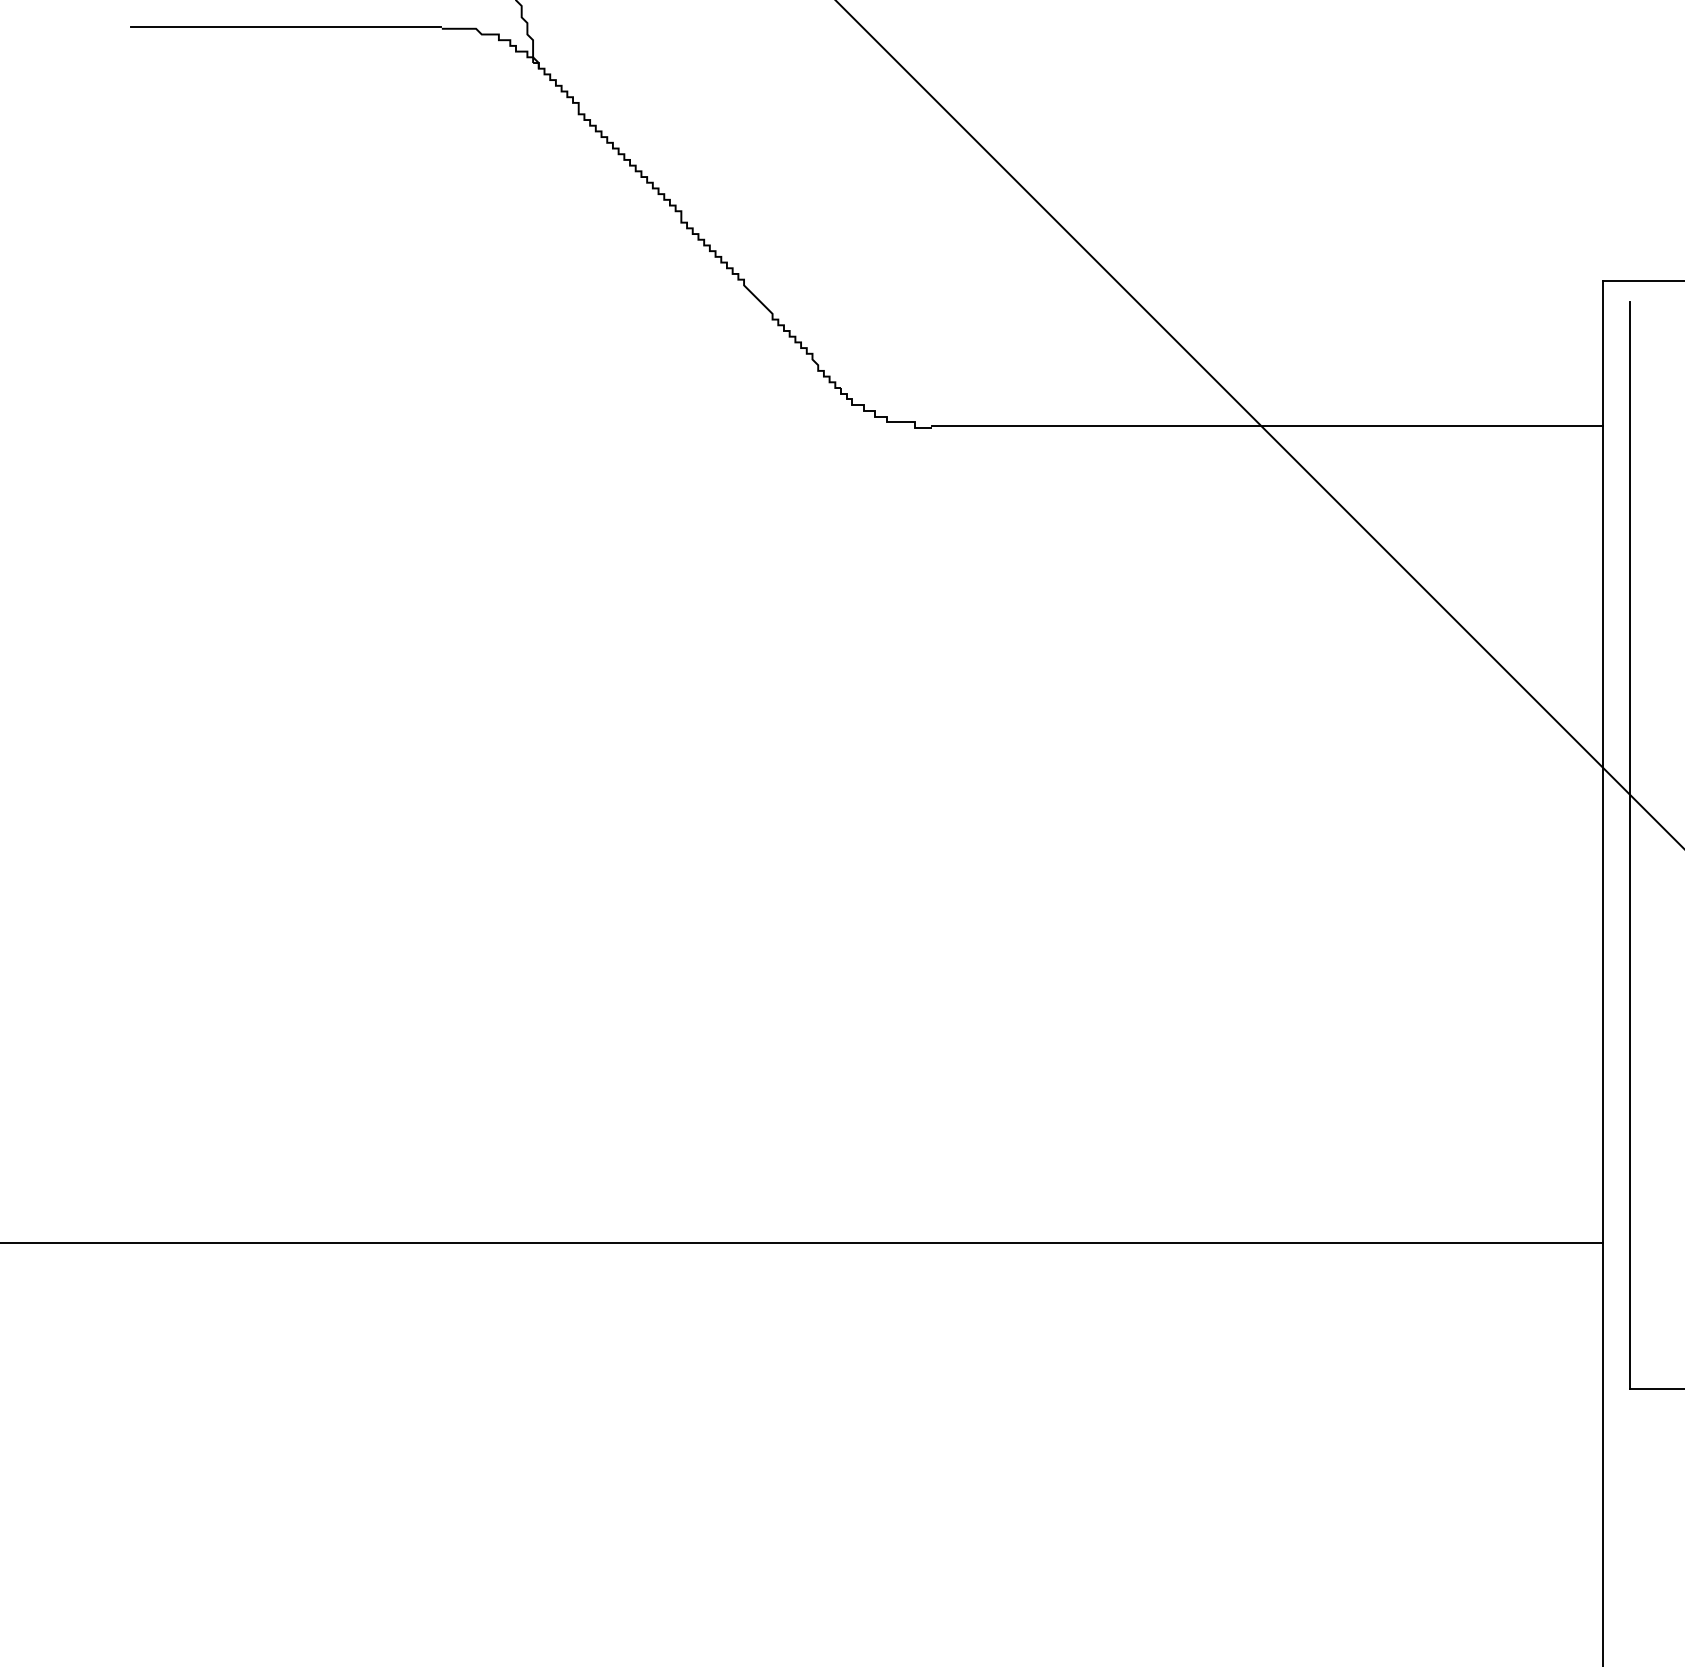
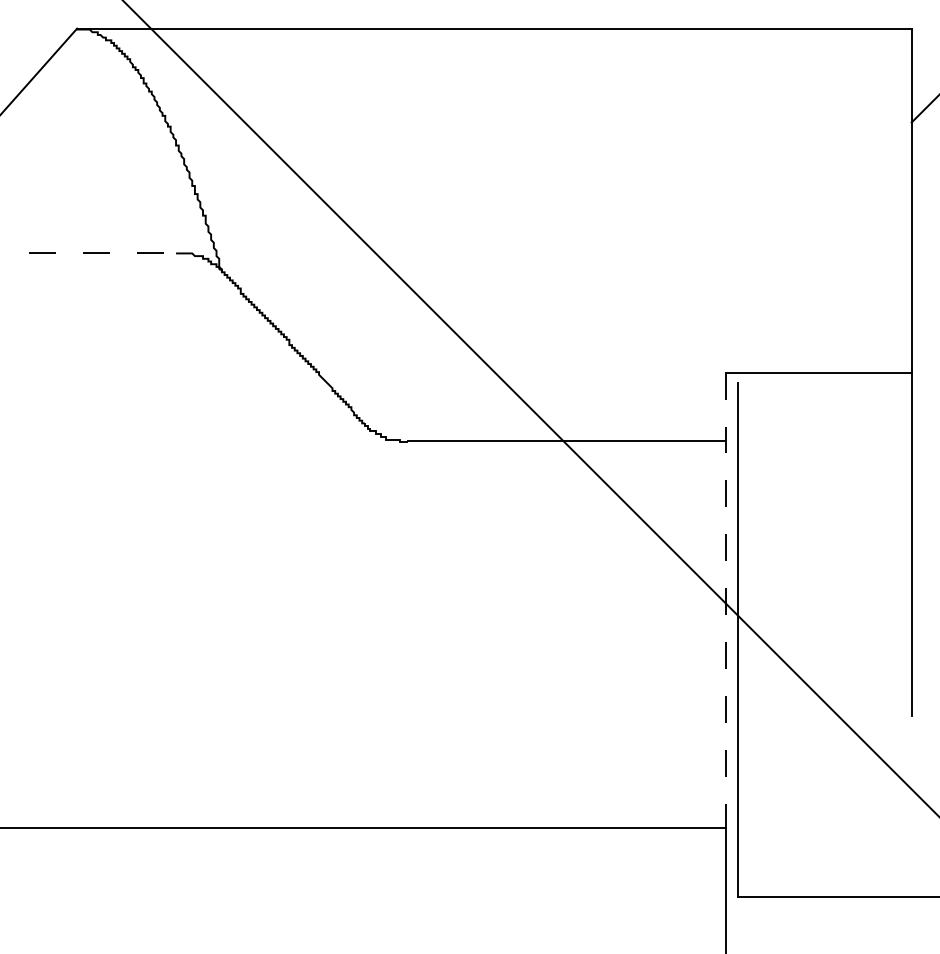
line: (286, 26) -> (102, 252), solid -> dashed
line: (1603, 762) -> (725, 600), solid -> dashed

